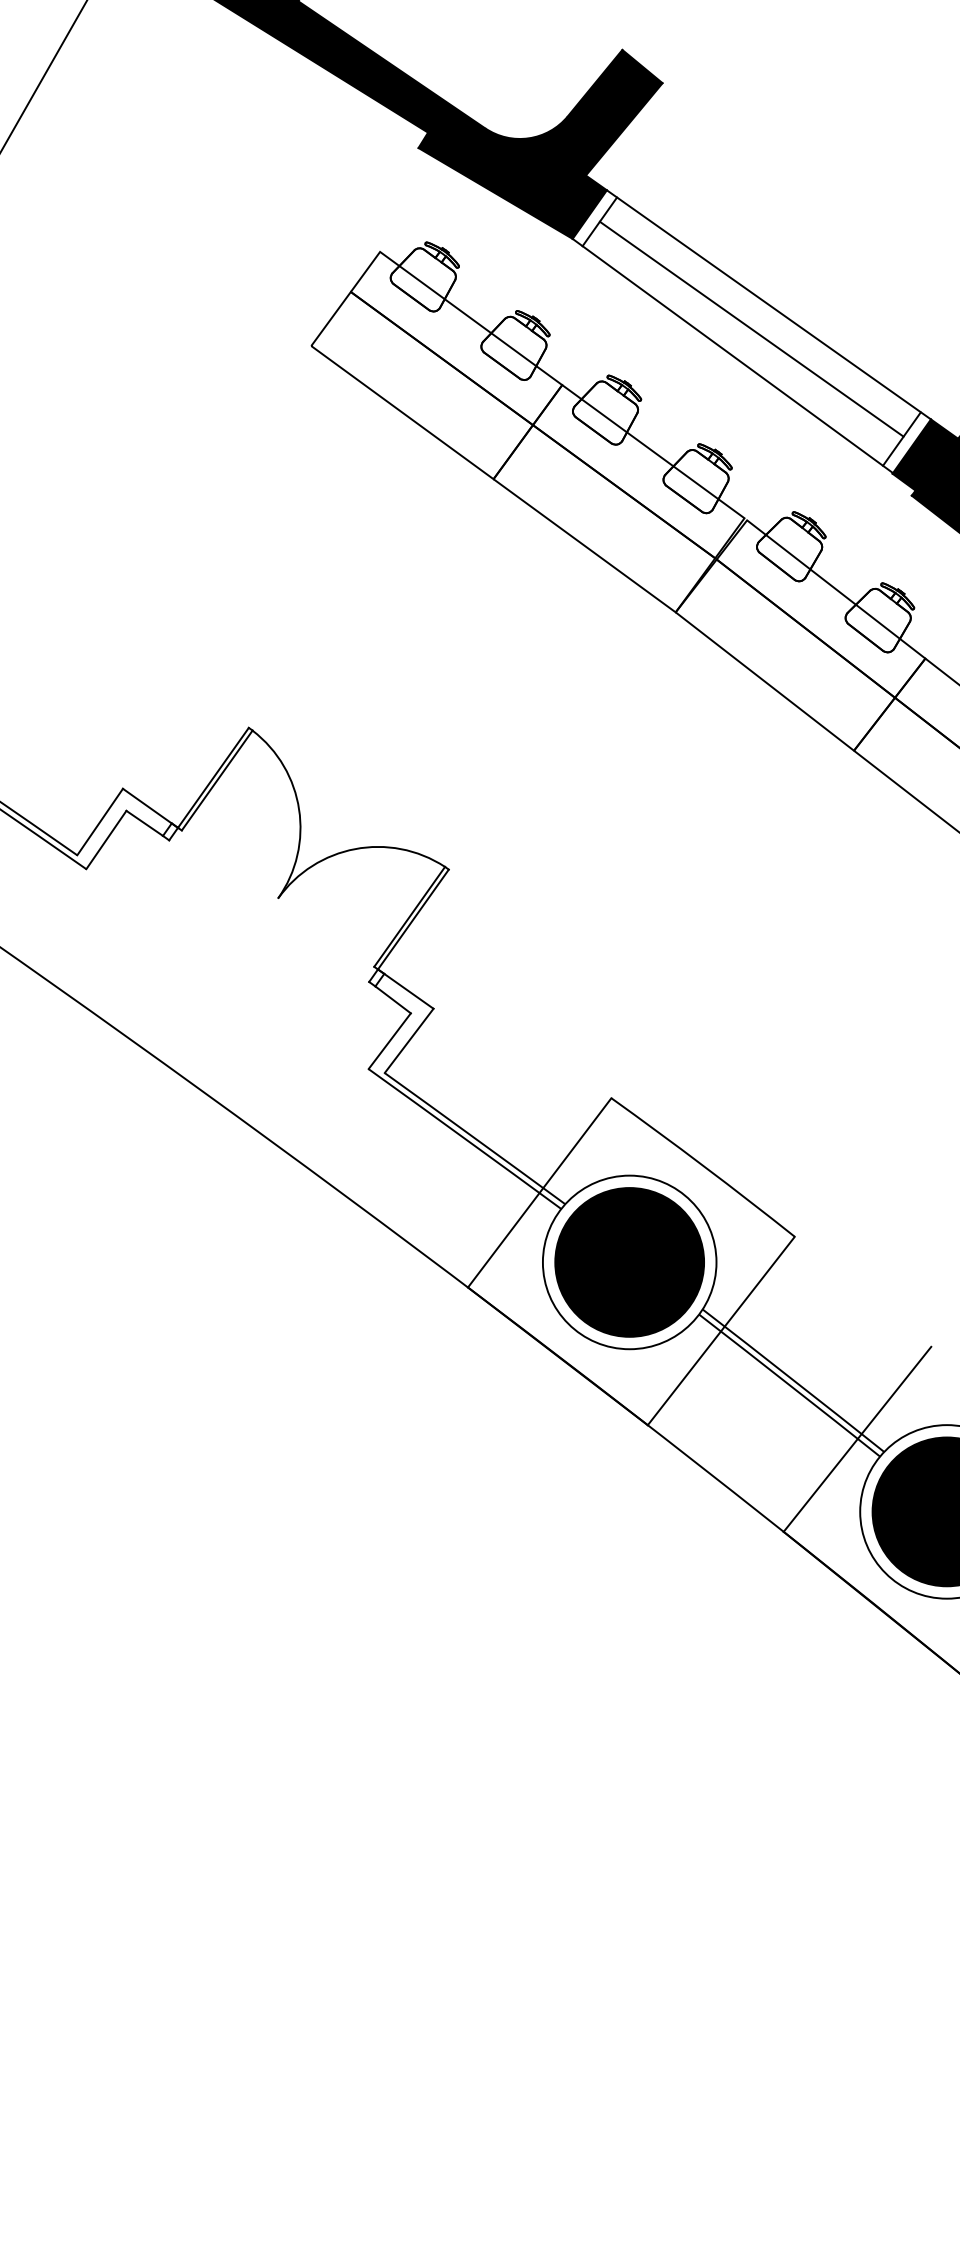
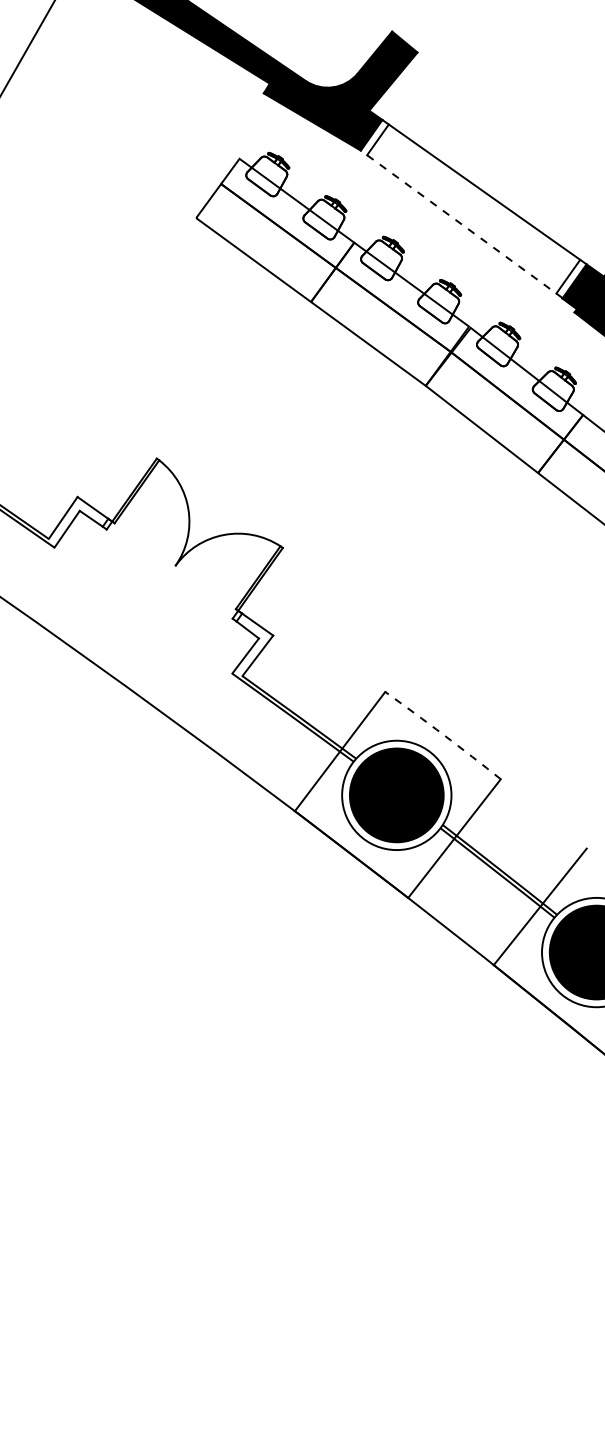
line: (751, 329) -> (473, 207), removed
line: (732, 356) -> (461, 224), solid -> dashed
arc: (703, 1165) -> (443, 734), solid -> dashed

